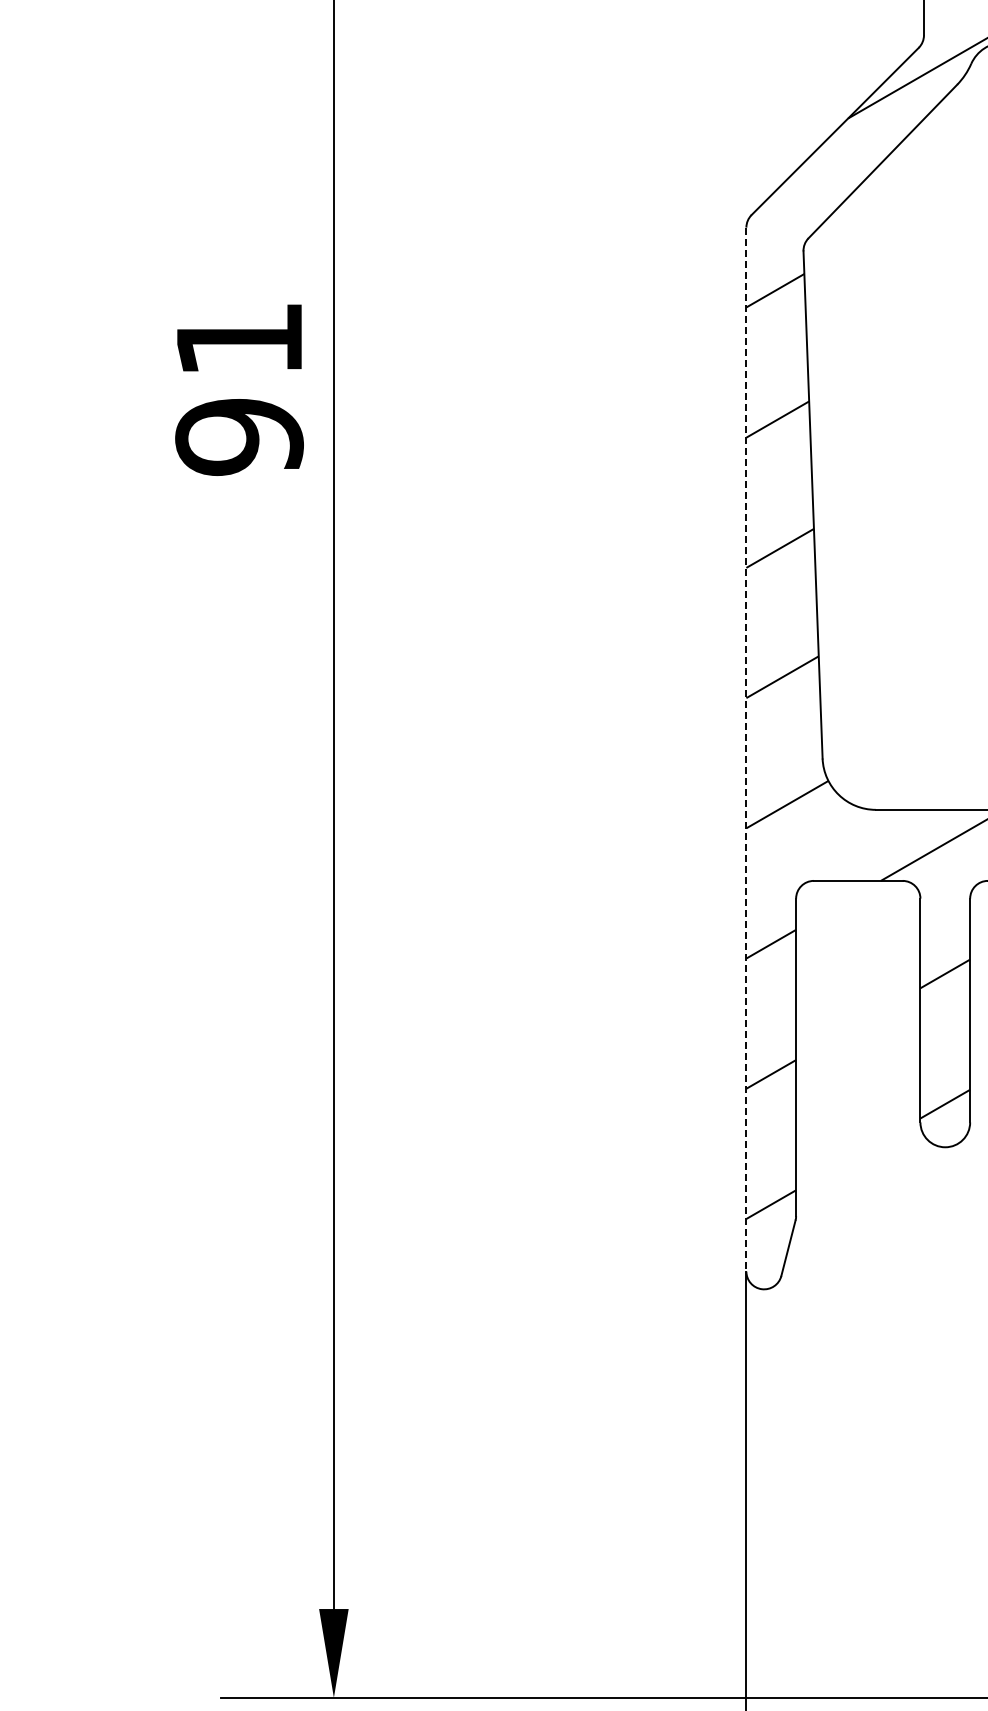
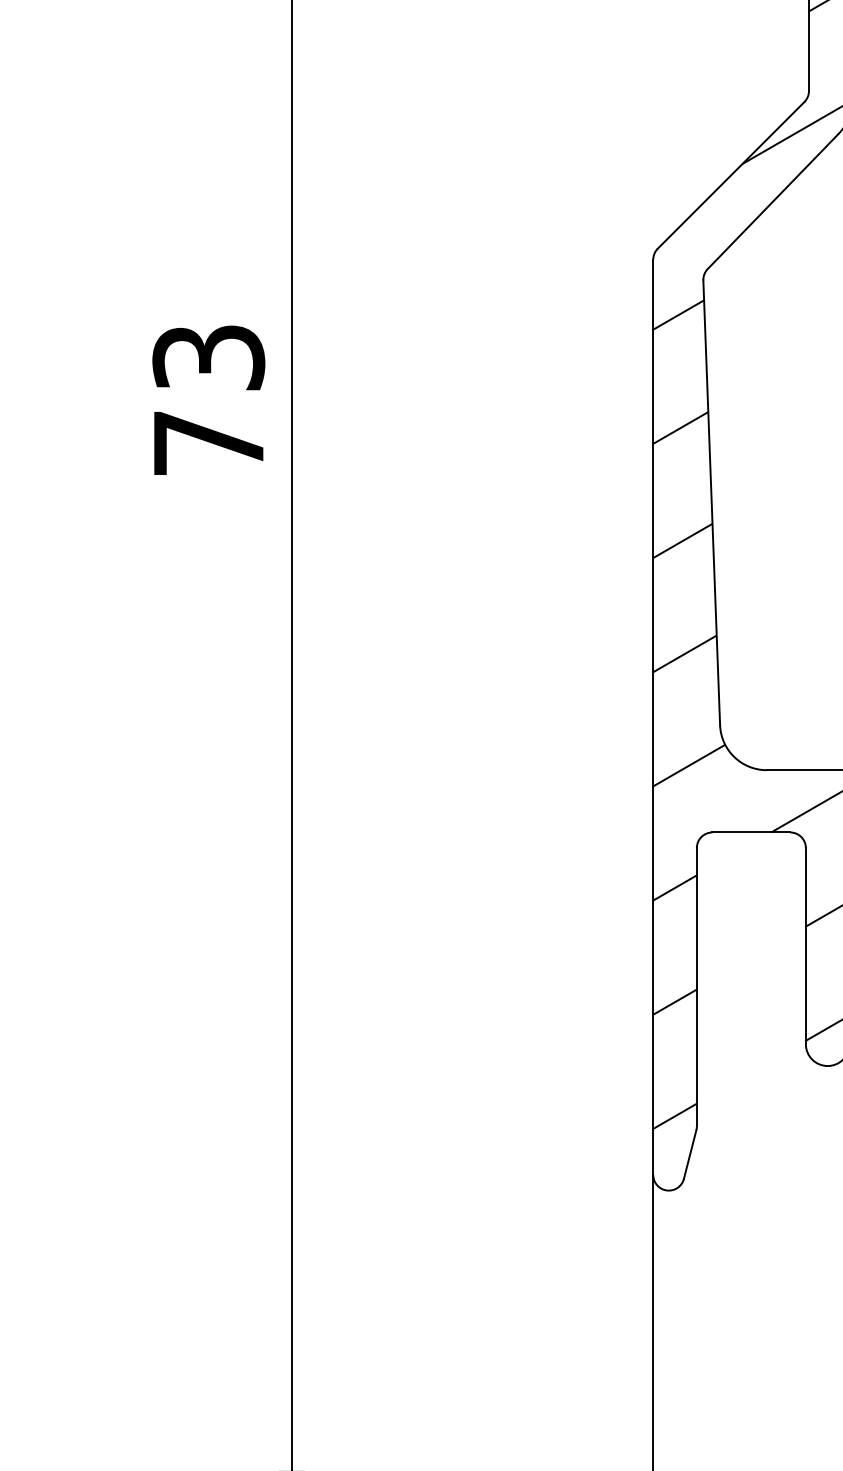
text: (239, 388) -> (208, 400), 91 -> 73
line: (746, 749) -> (653, 717), dashed -> solid

